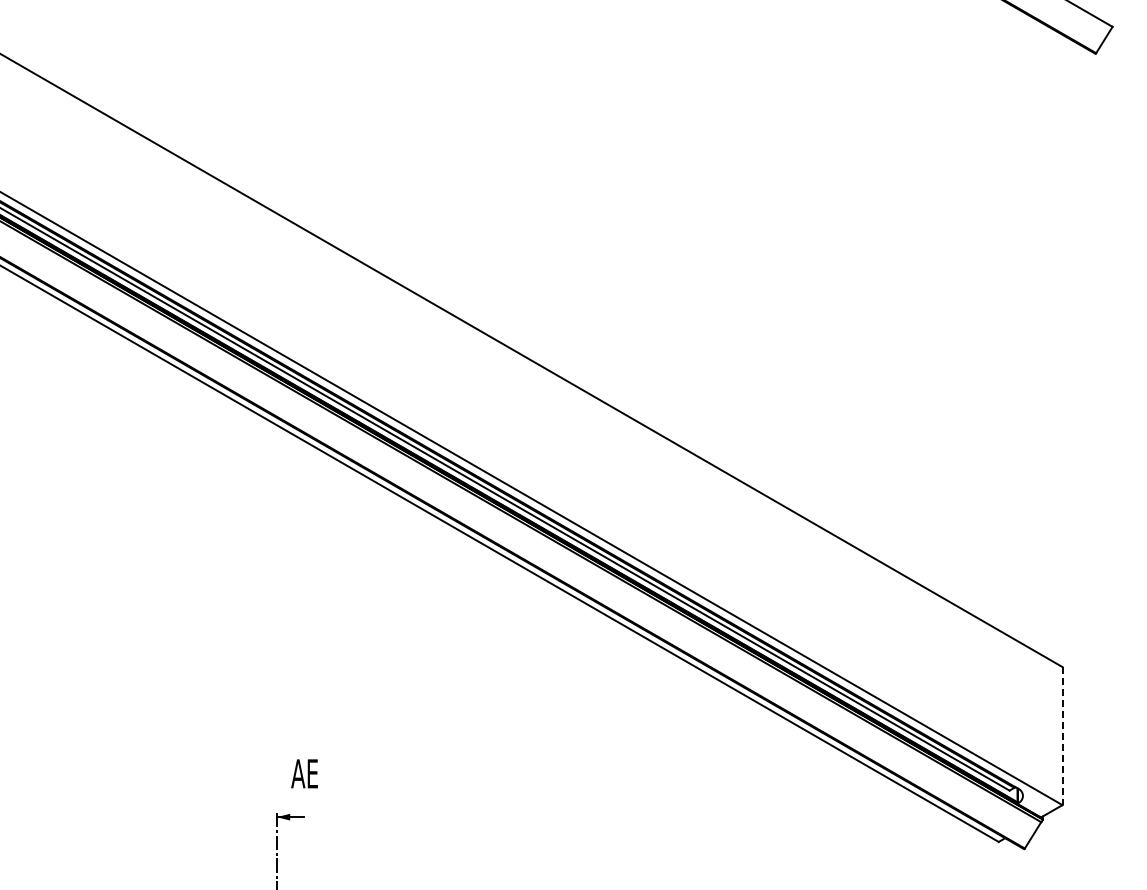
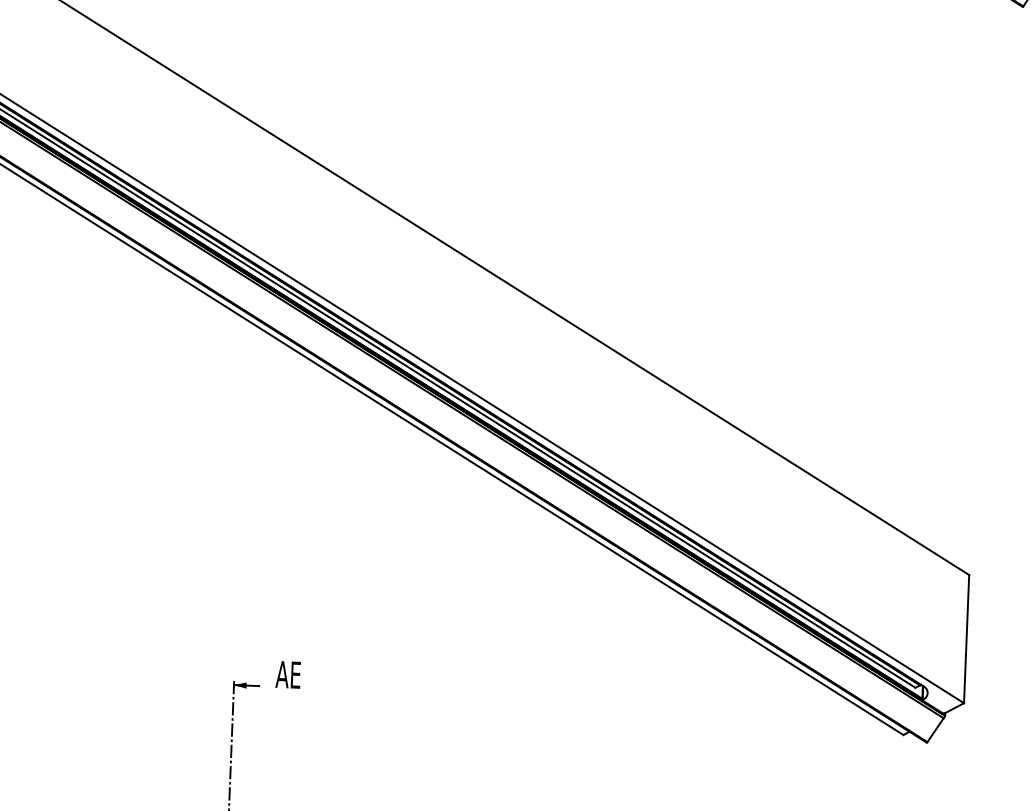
line: (1062, 736) -> (966, 639), dashed -> solid
text: (304, 773) -> (288, 674), moved

